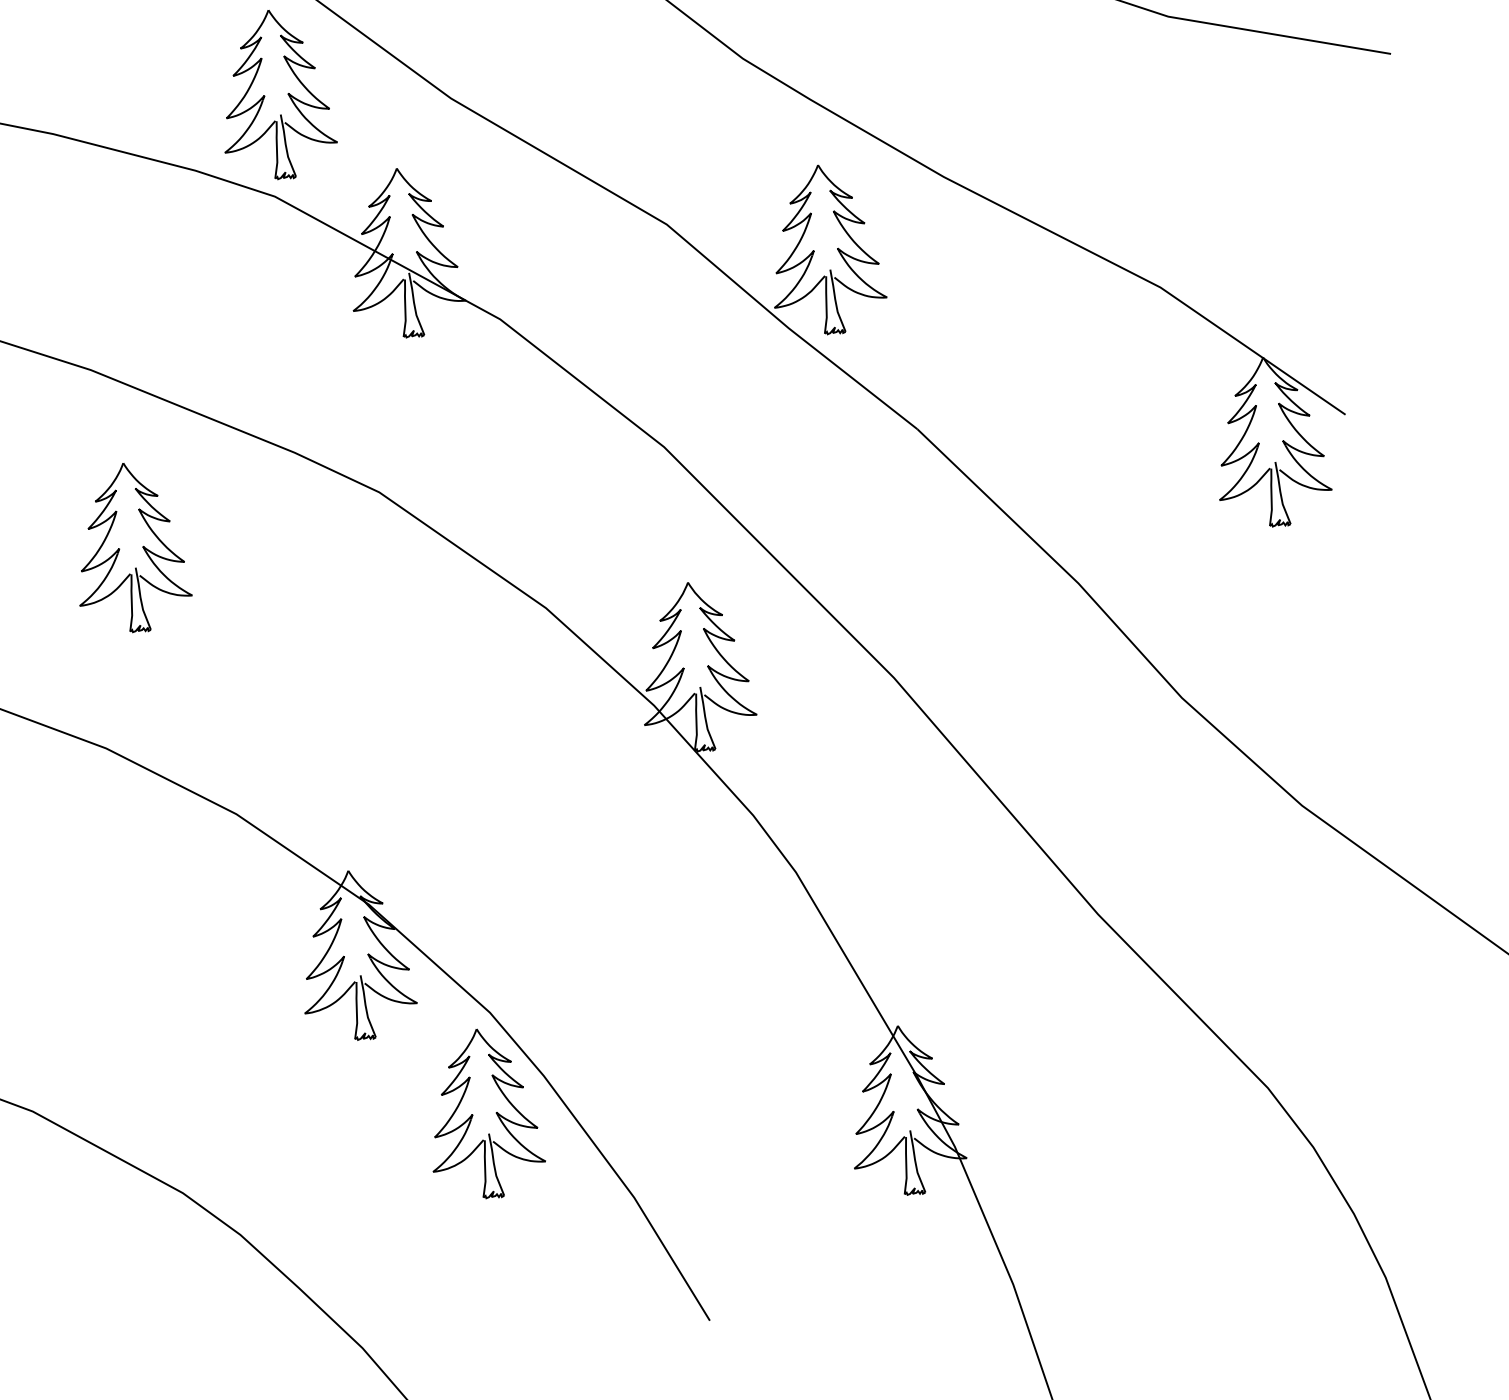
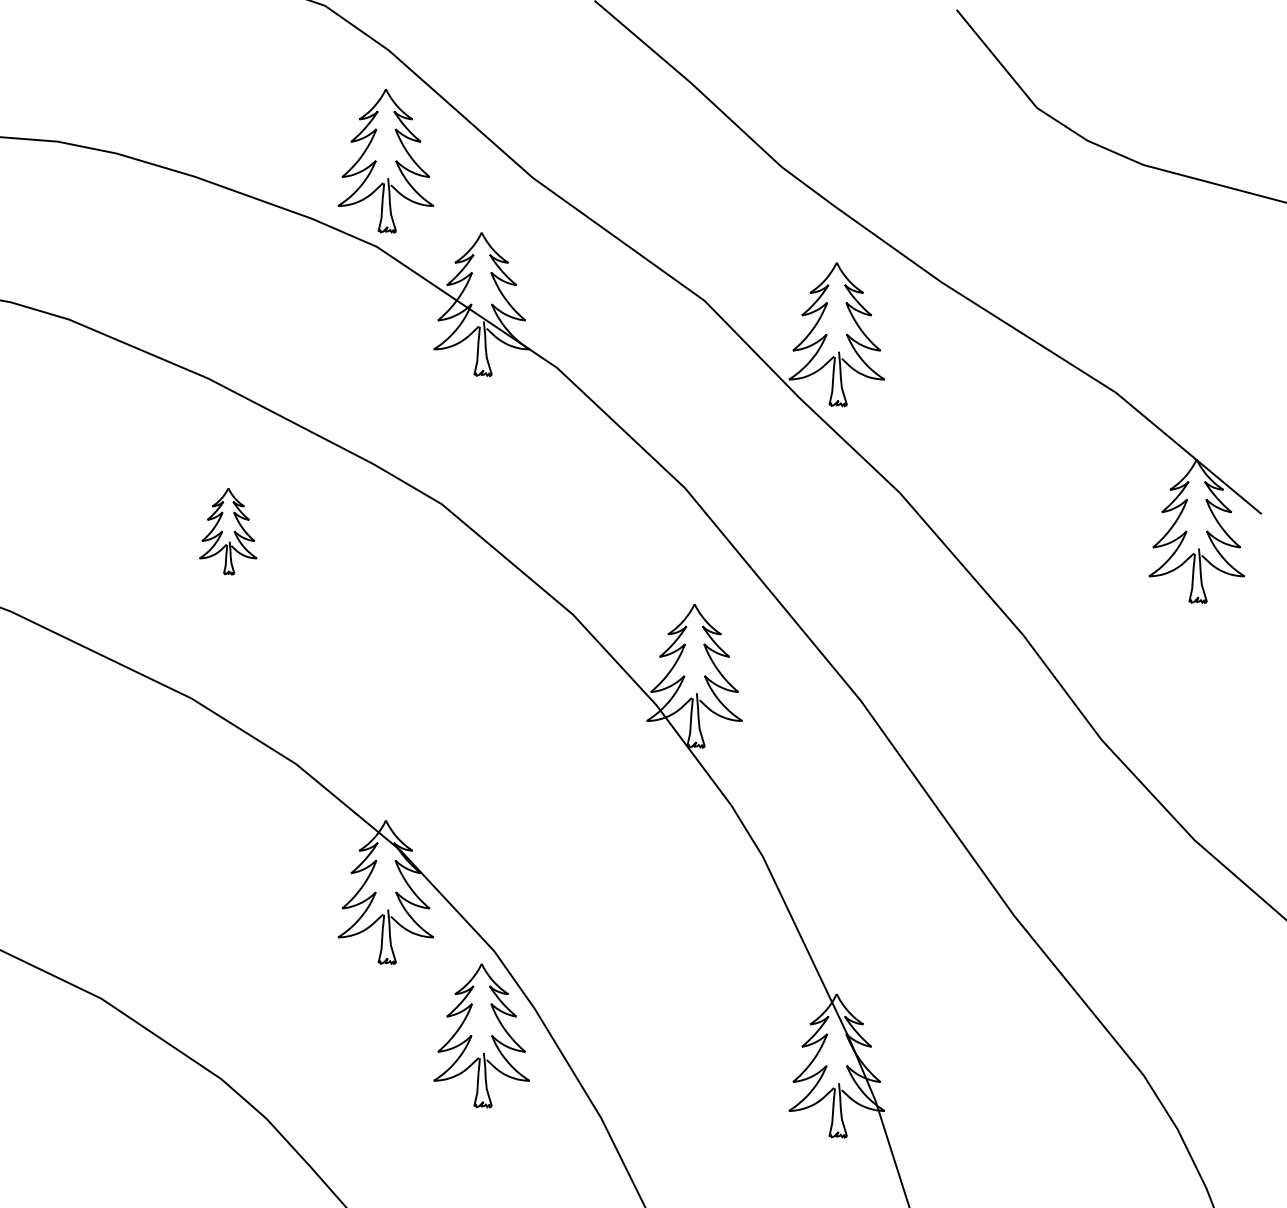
part: (131, 547) -> (228, 531), size x0.6

